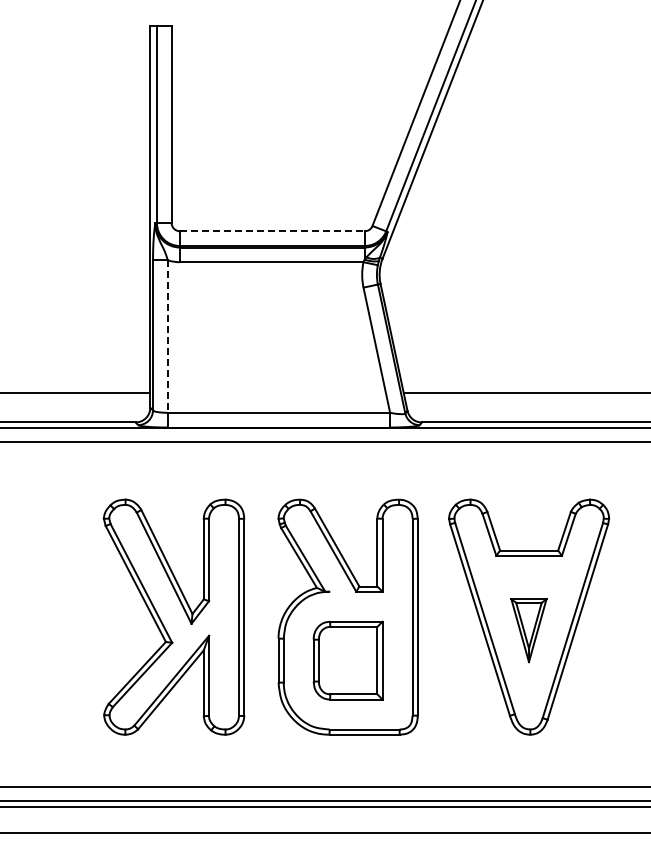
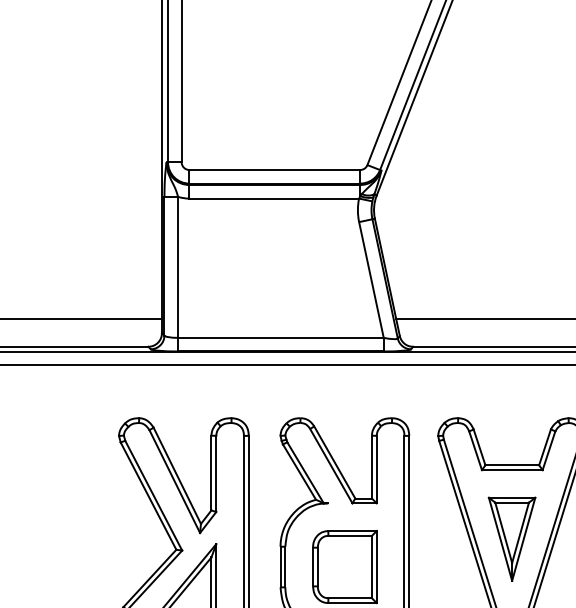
line: (272, 231) -> (274, 170), dashed -> solid
line: (167, 337) -> (177, 268), dashed -> solid
part: (528, 630) -> (511, 539), size x1.43

